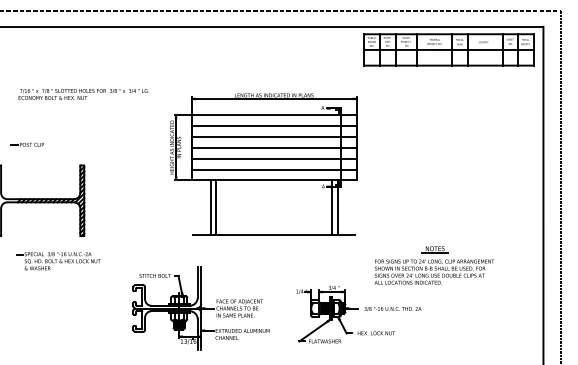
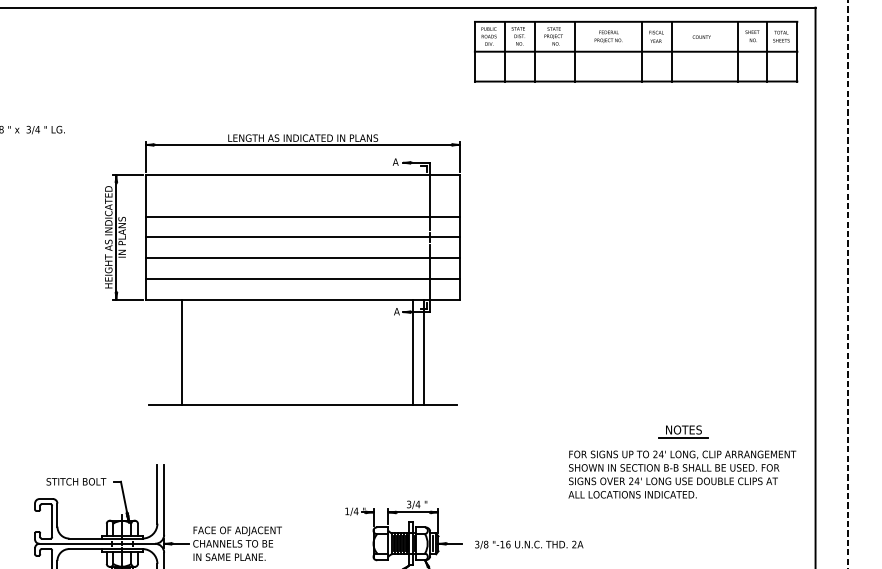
line: (273, 125) -> (301, 195), removed
line: (216, 207) -> (193, 351), removed
part: (434, 265) -> (682, 461), moved

